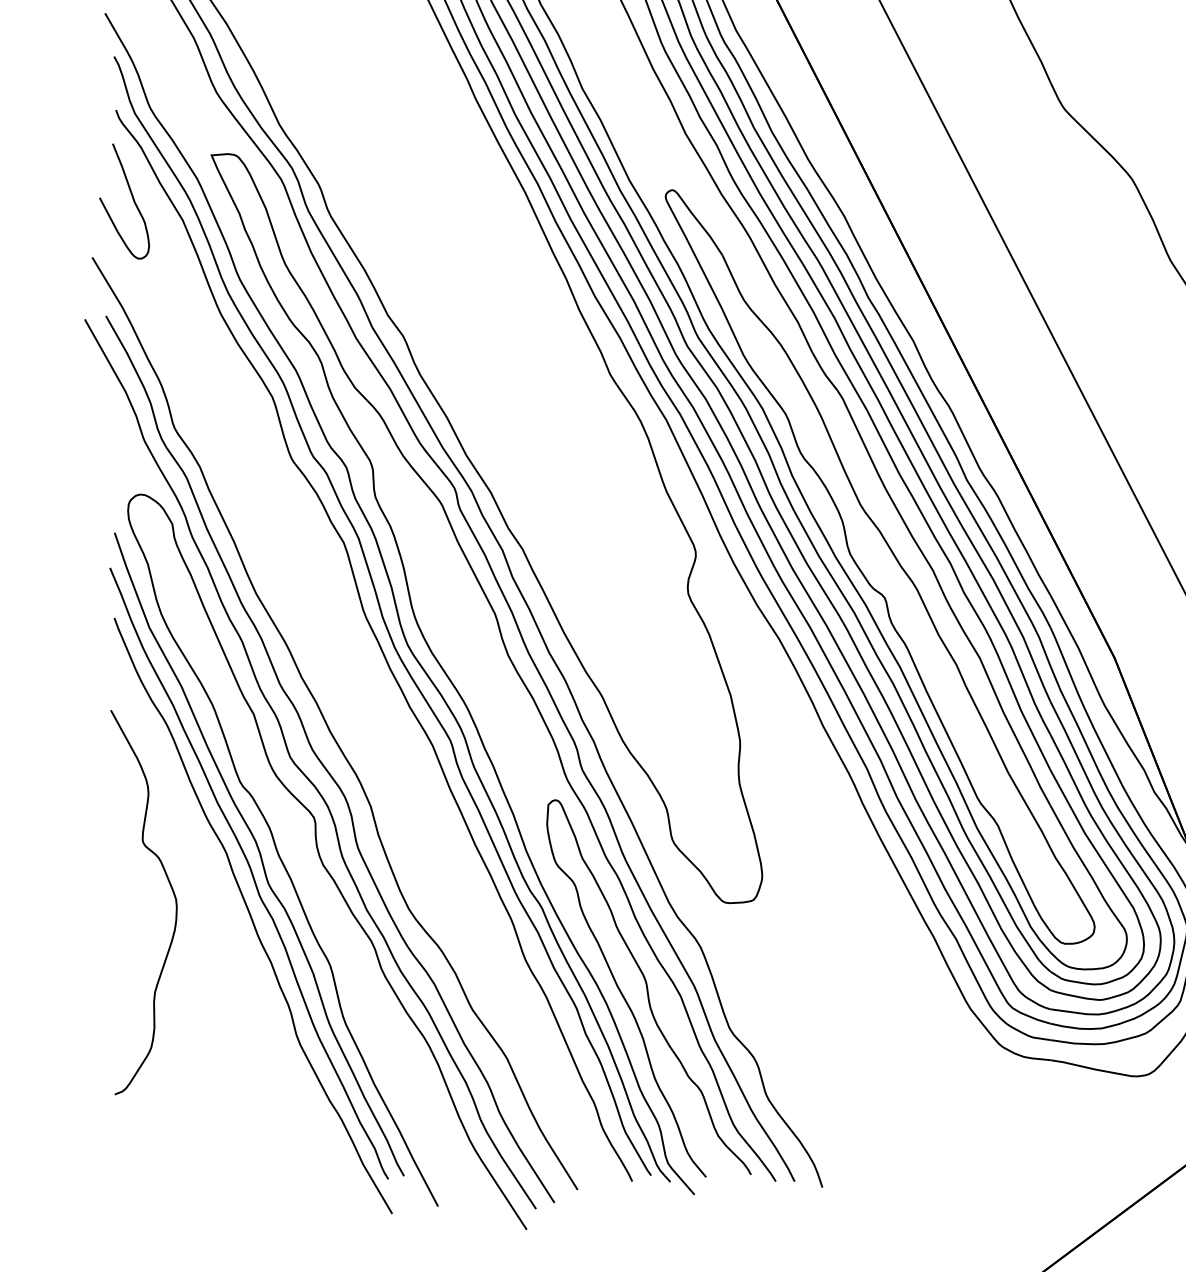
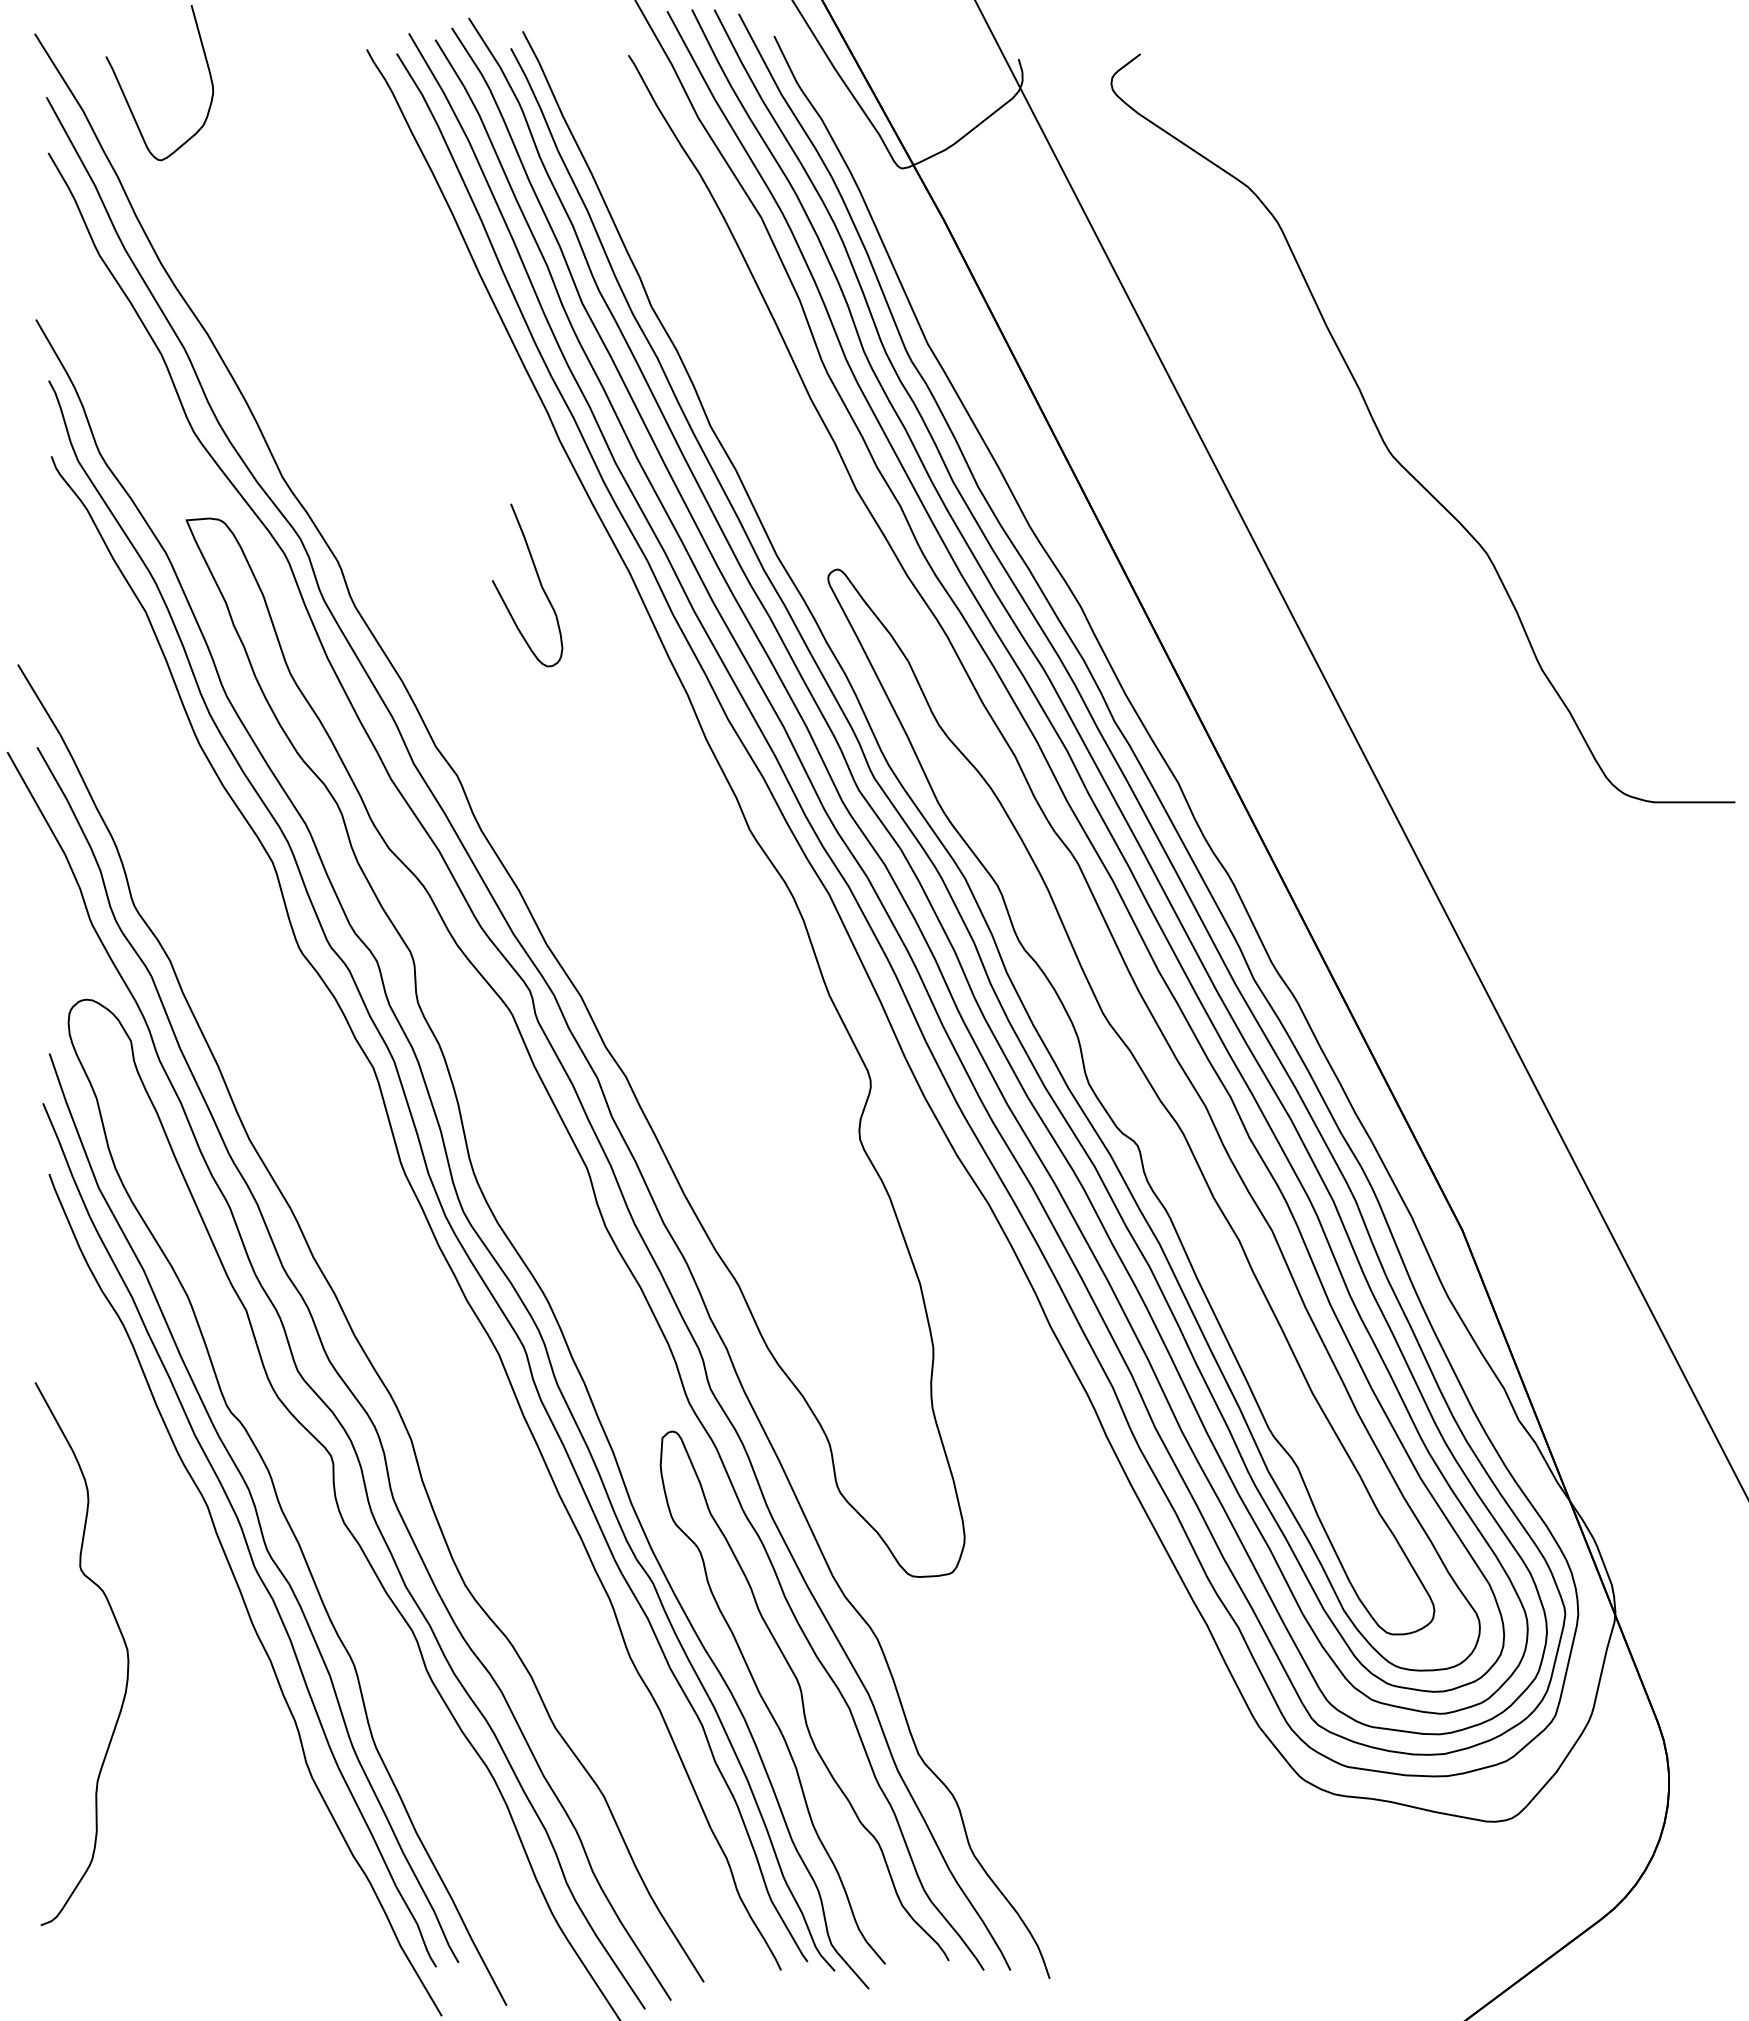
curve: (132, 197) -> (538, 580), moved
curve: (171, 888) -> (120, 1634), moved

